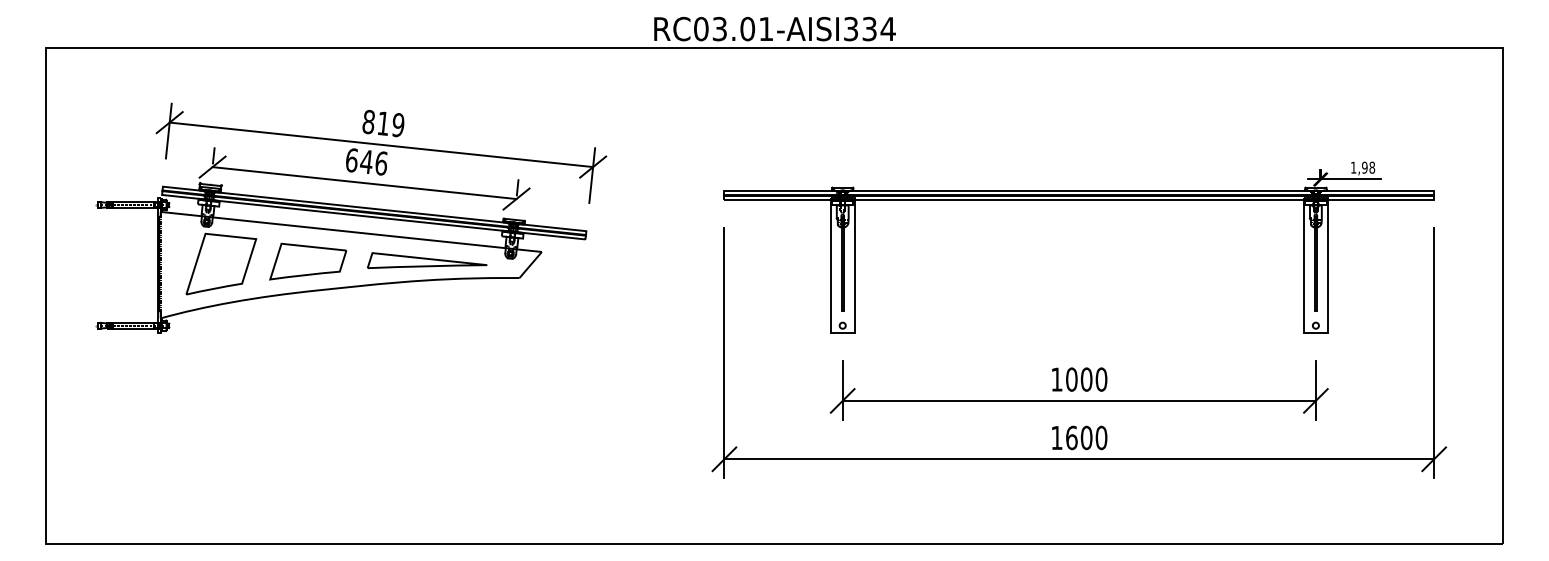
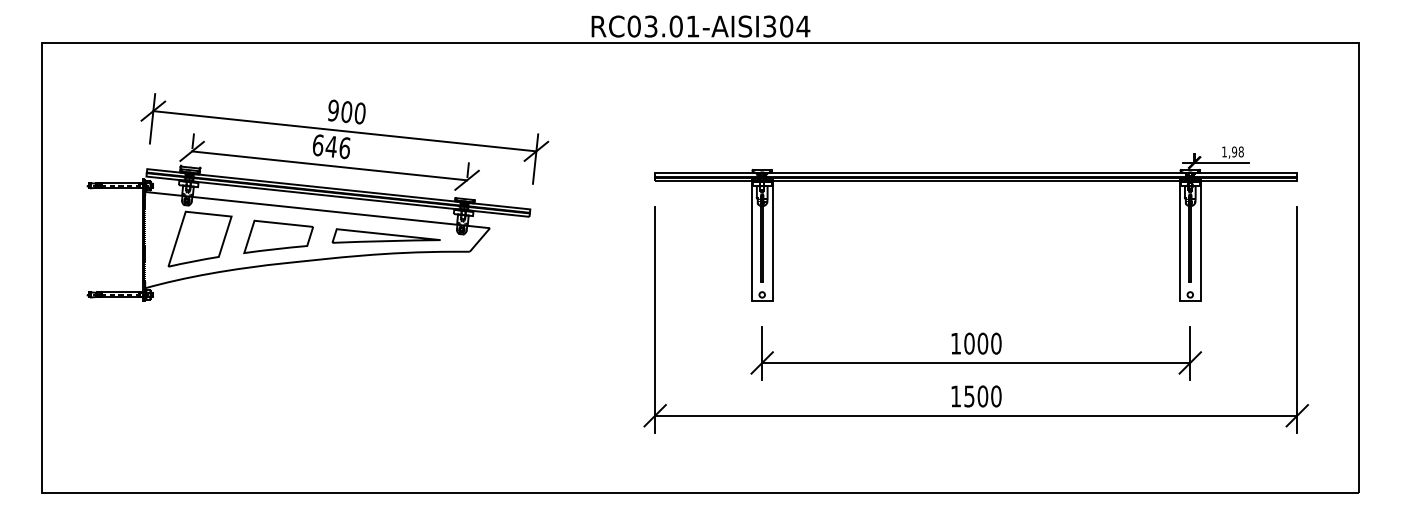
text: (869, 28) -> (786, 26), RC03.01-AISI334 -> RC03.01-AISI304
text: (383, 123) -> (346, 111), 819 -> 900
text: (1071, 437) -> (969, 396), 1600 -> 1500

